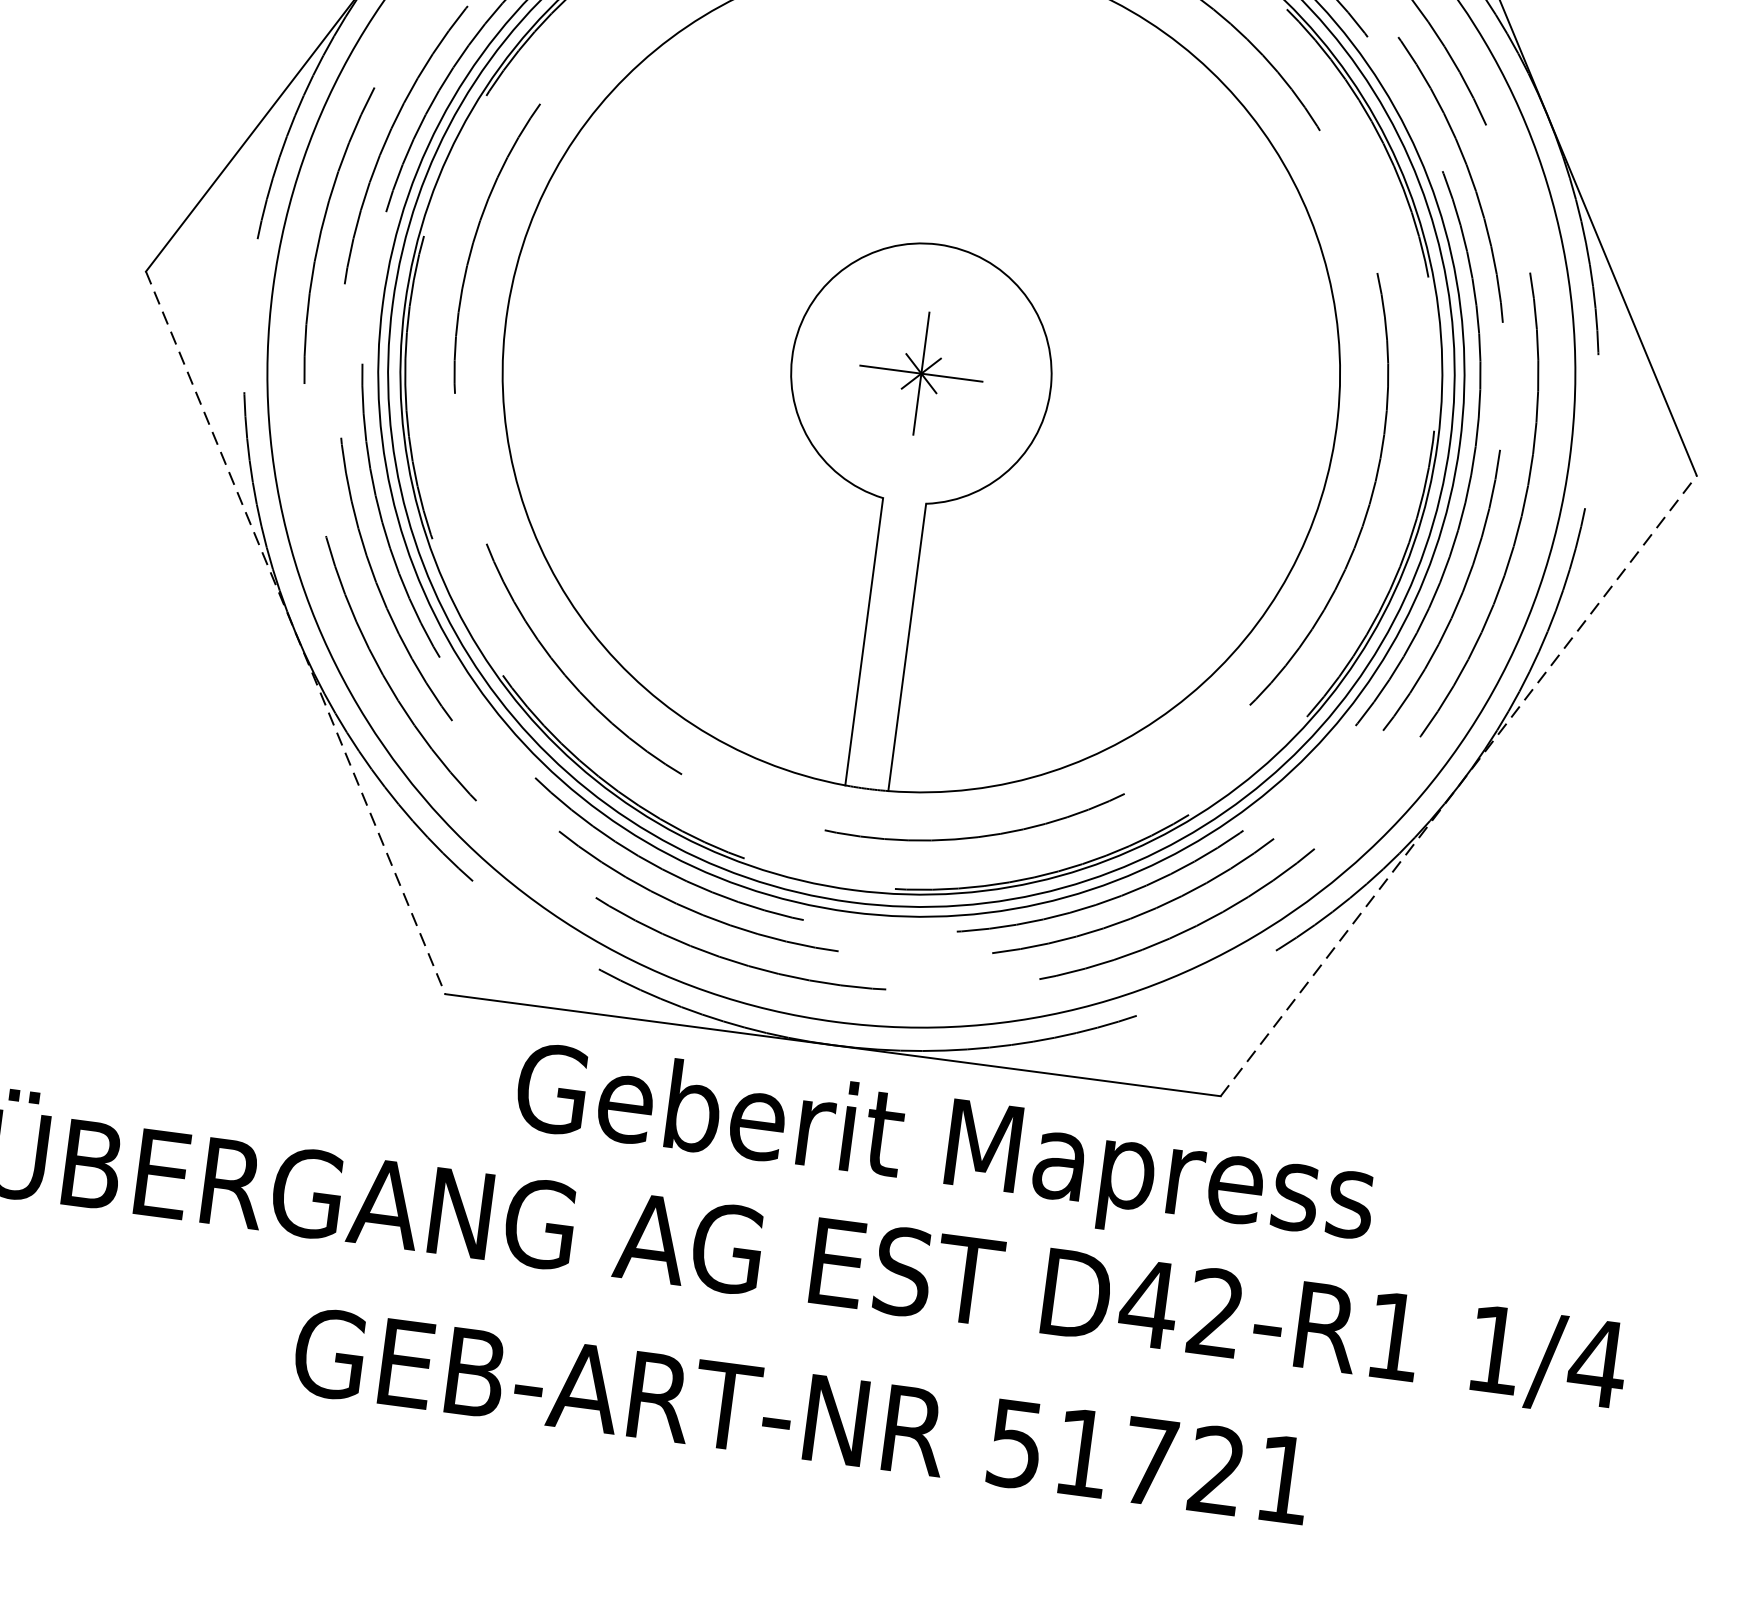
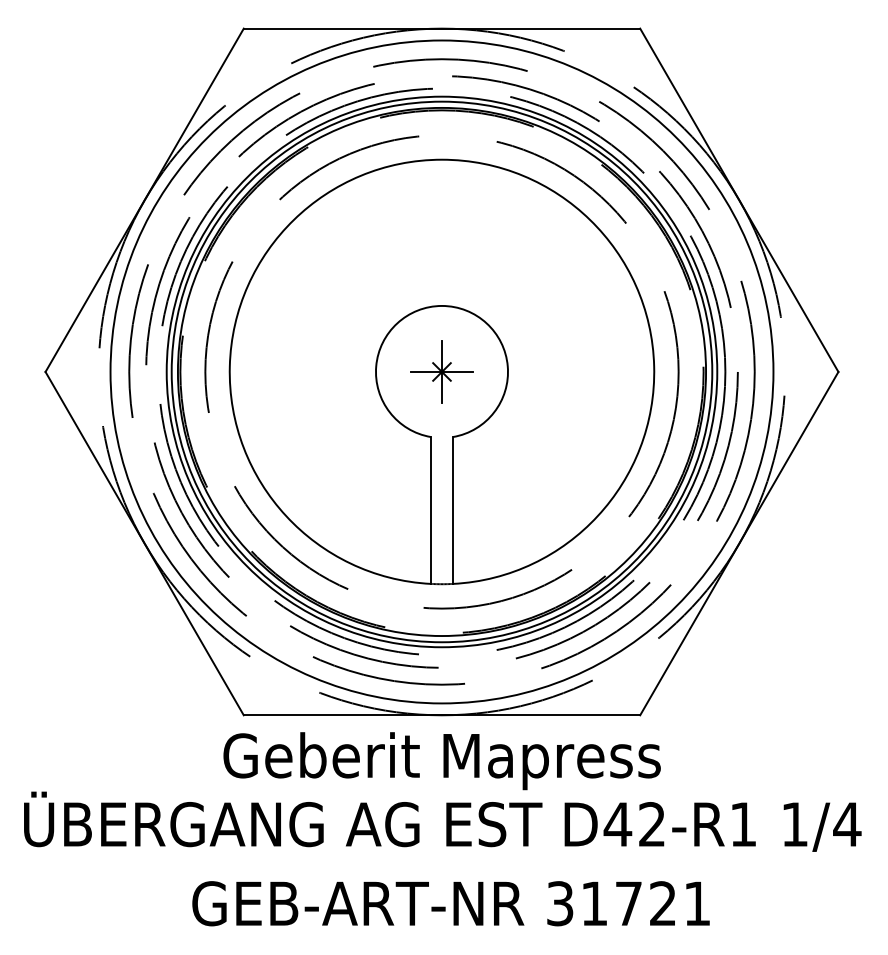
line: (295, 634) -> (144, 544), dashed -> solid
line: (1459, 785) -> (739, 543), dashed -> solid
text: (943, 1151) -> (441, 761), moved
text: (1016, 1443) -> (560, 903), 51721 -> 31721

